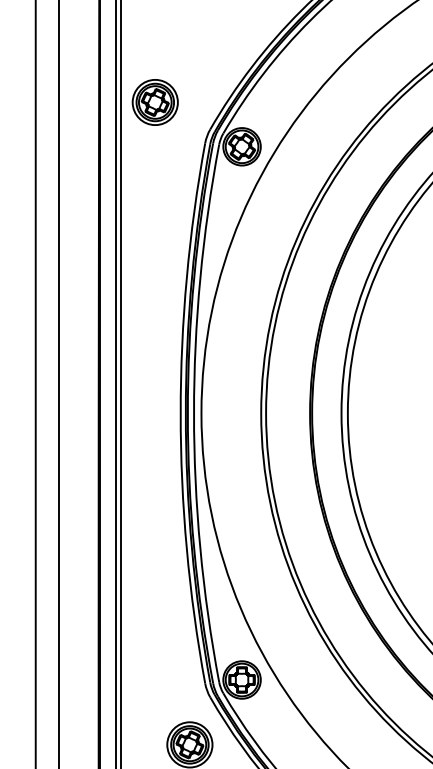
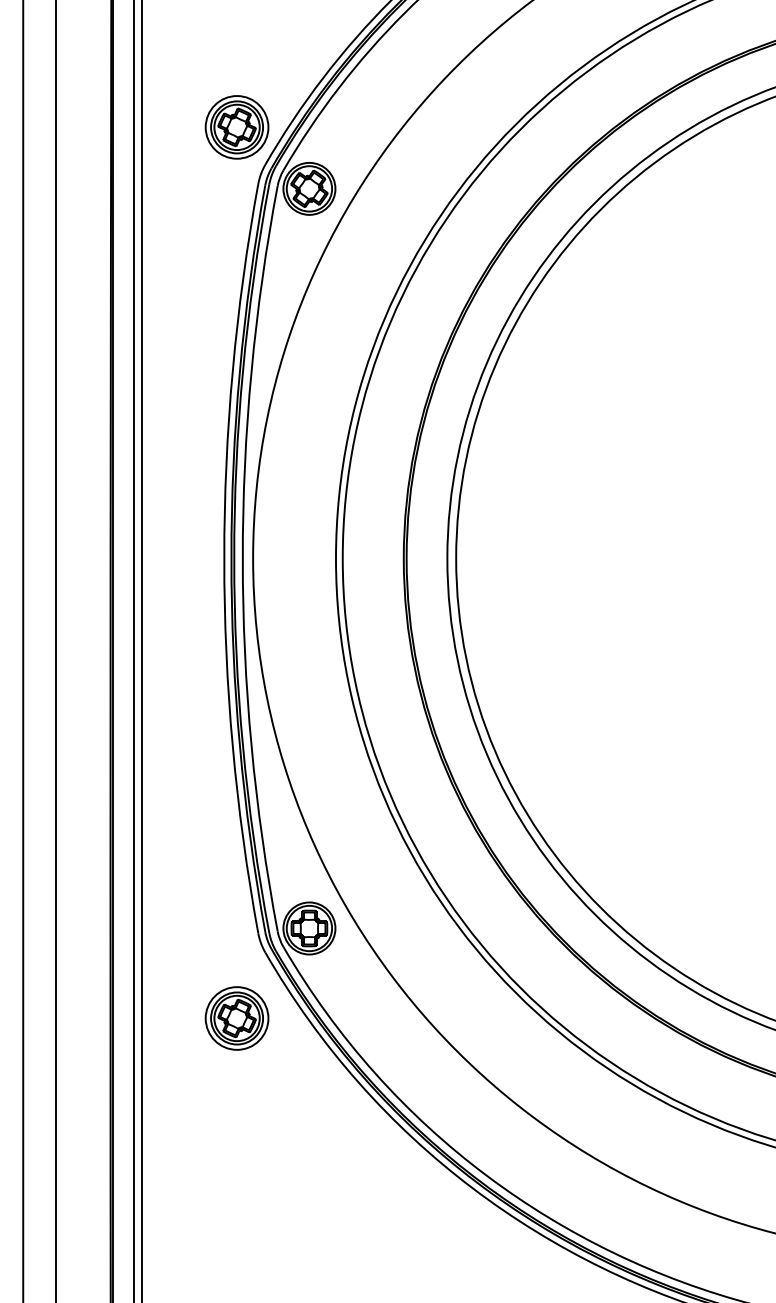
part: (154, 102) -> (236, 127), moved

